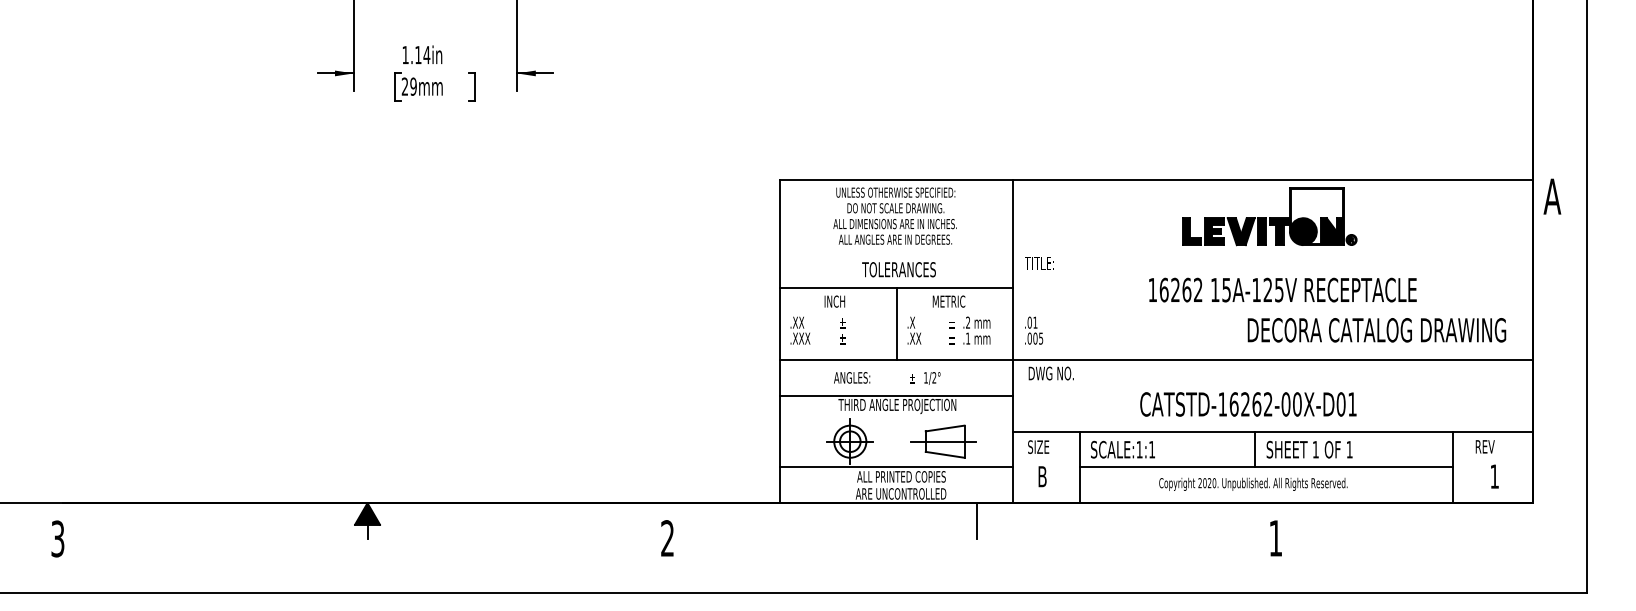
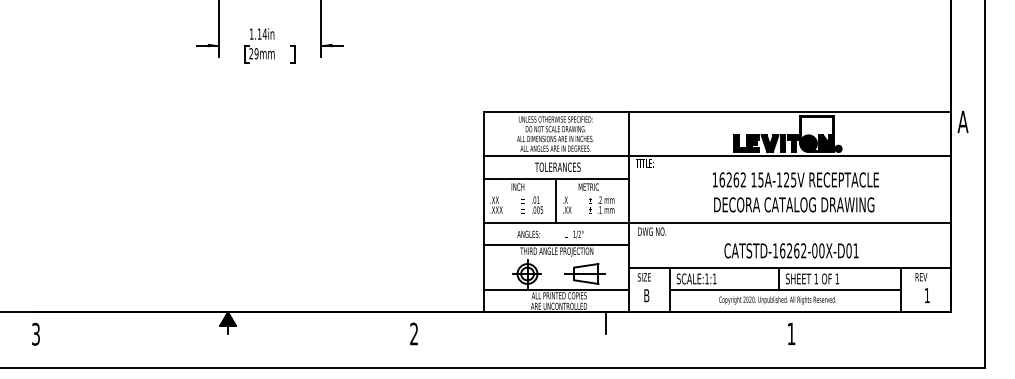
line: (1156, 252) -> (717, 156), added
text: (1034, 329) -> (537, 204), moved
text: (1377, 329) -> (794, 204), moved
text: (1248, 403) -> (791, 250), moved

